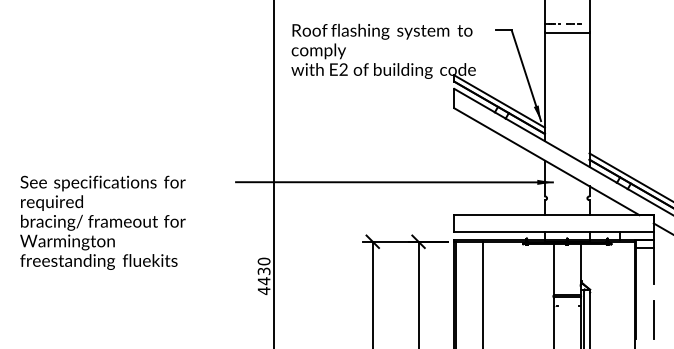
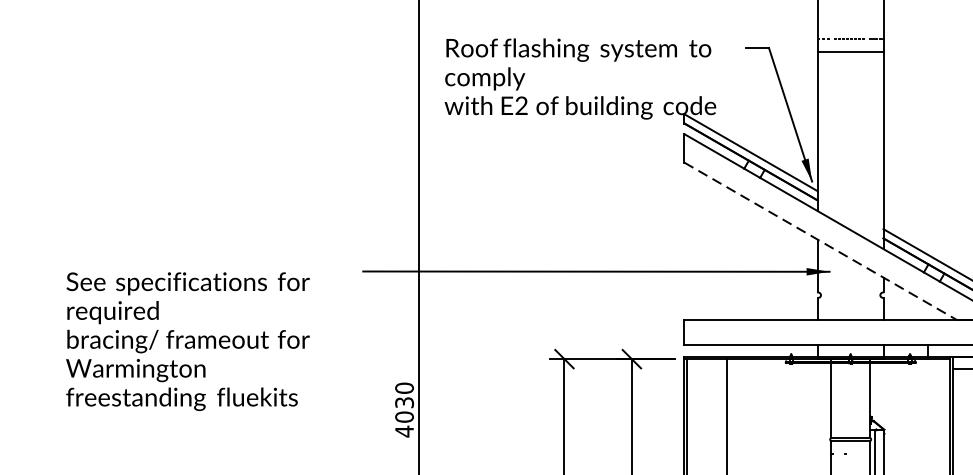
line: (546, 161) -> (820, 241), solid -> dashed
text: (102, 222) -> (187, 341), moved
text: (263, 281) -> (403, 417), 4430 -> 4030

